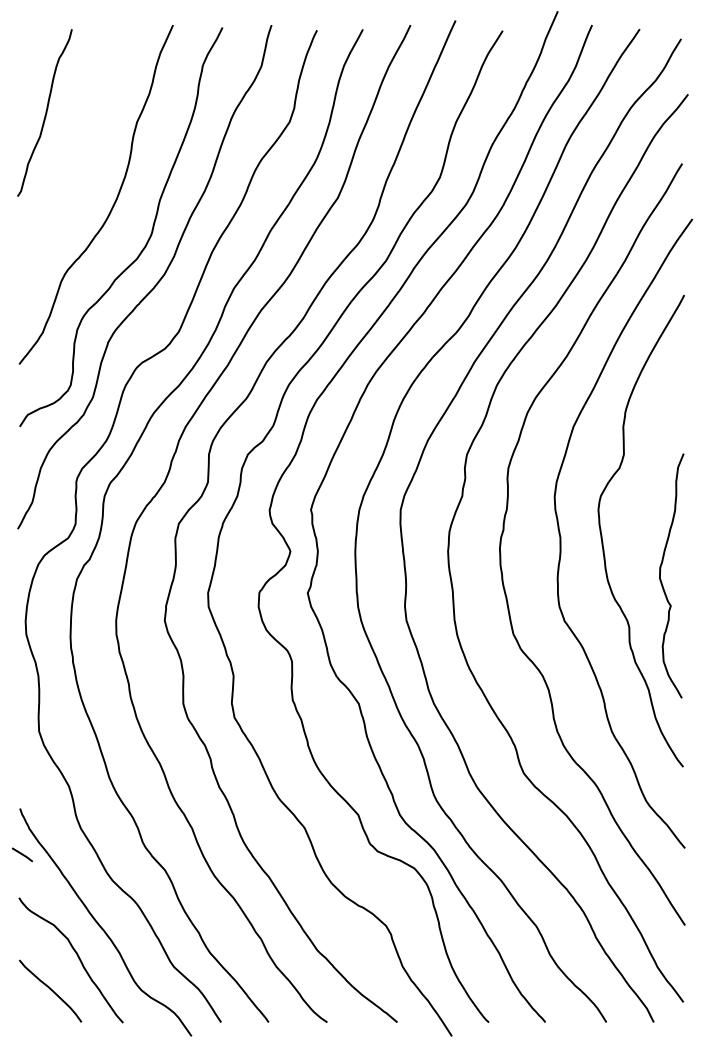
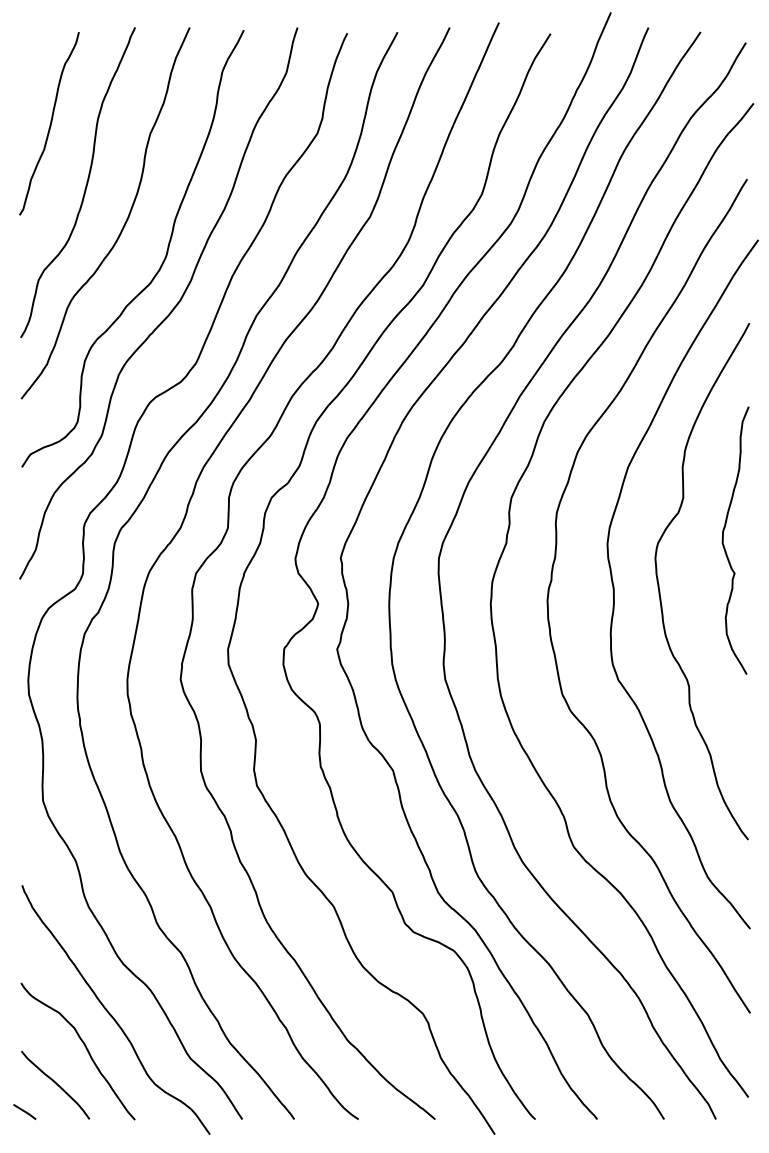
curve: (77, 169) -> (85, 185), added
curve: (661, 579) -> (724, 544), moved
line: (22, 854) -> (24, 1111), moved

